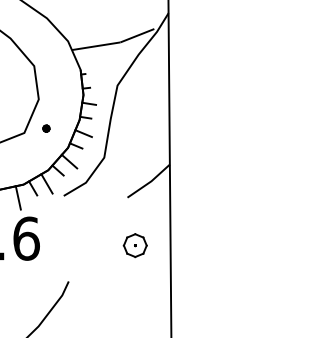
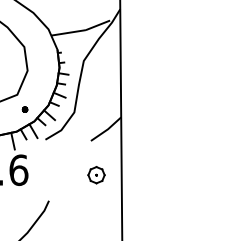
part: (45, 128) -> (24, 109), moved

